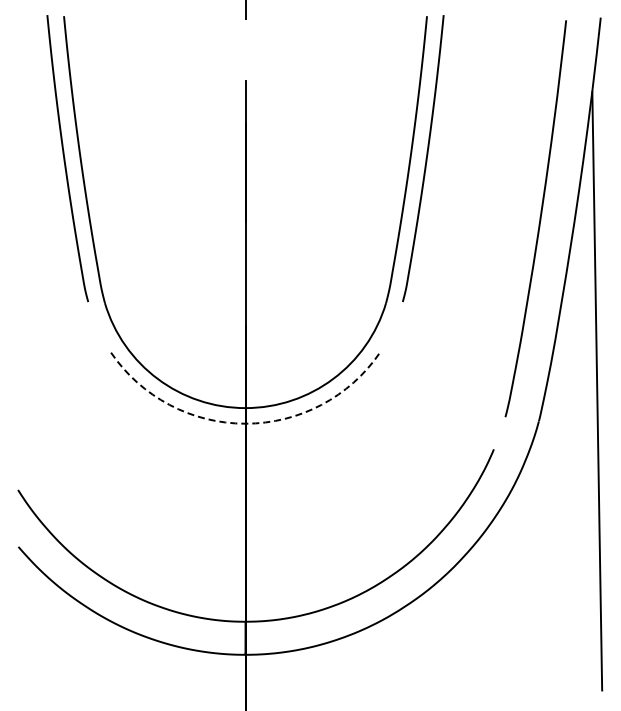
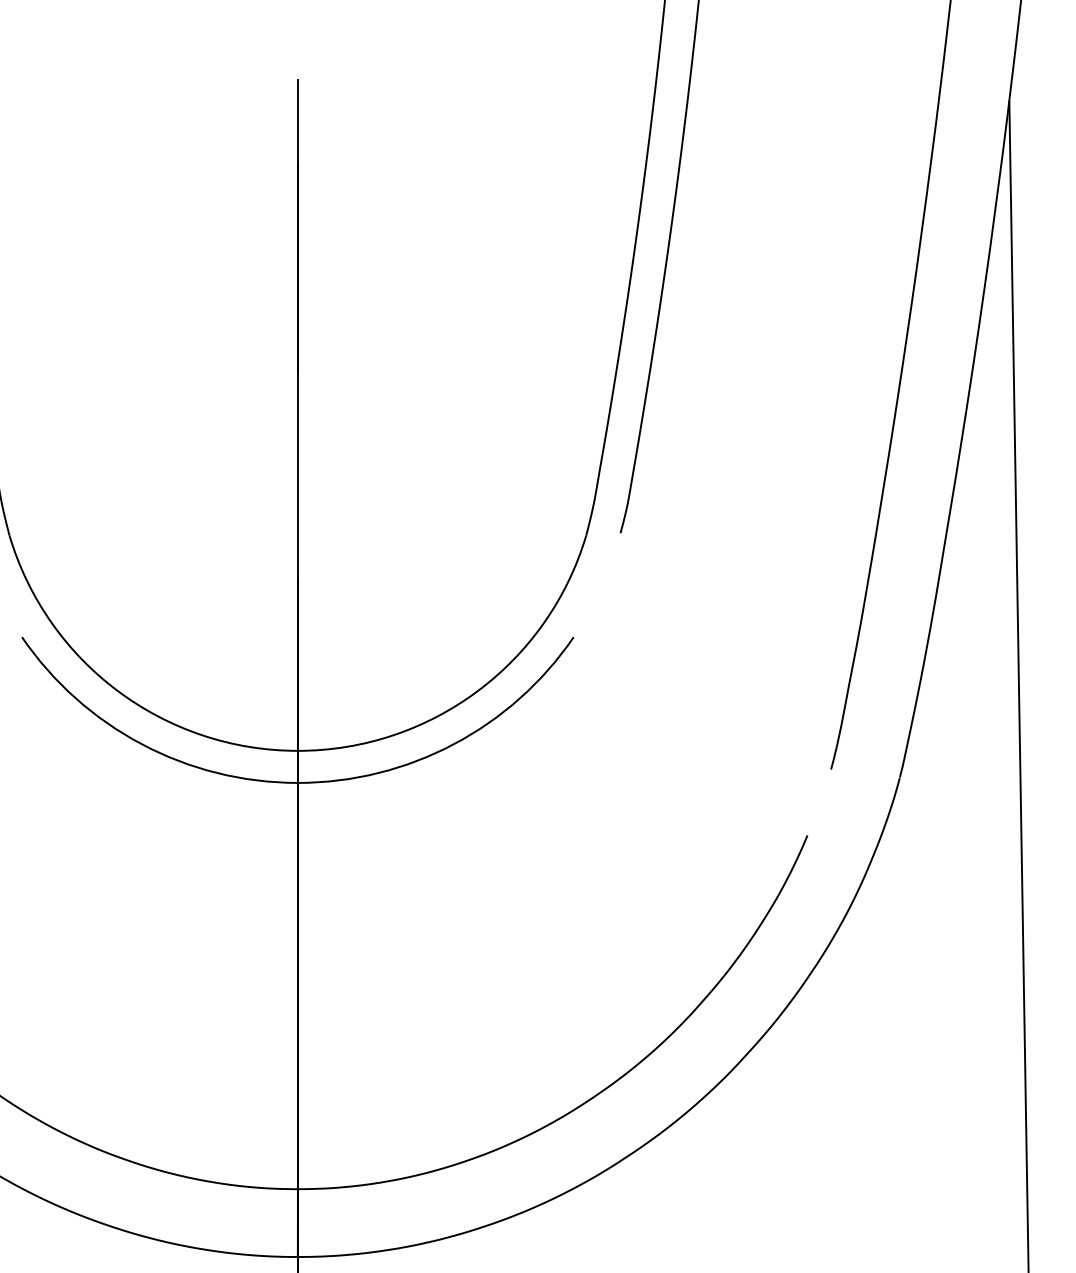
arc: (245, 423) -> (297, 782), dashed -> solid

